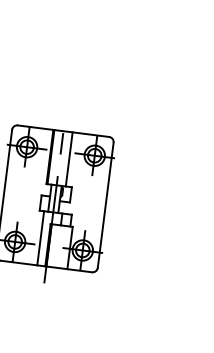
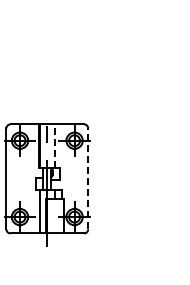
line: (68, 159) -> (54, 146), solid -> dashed
line: (106, 204) -> (88, 178), solid -> dashed

